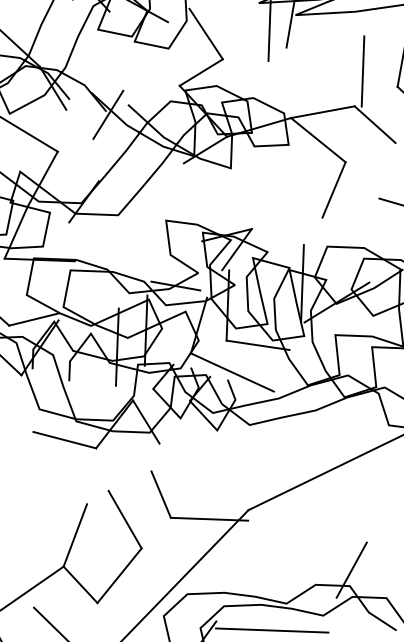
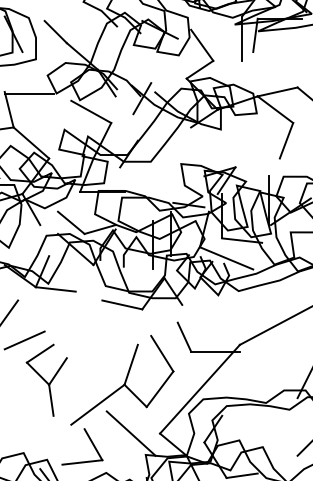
line: (363, 71) -> (302, 65), removed
line: (271, 630) -> (257, 420), removed

